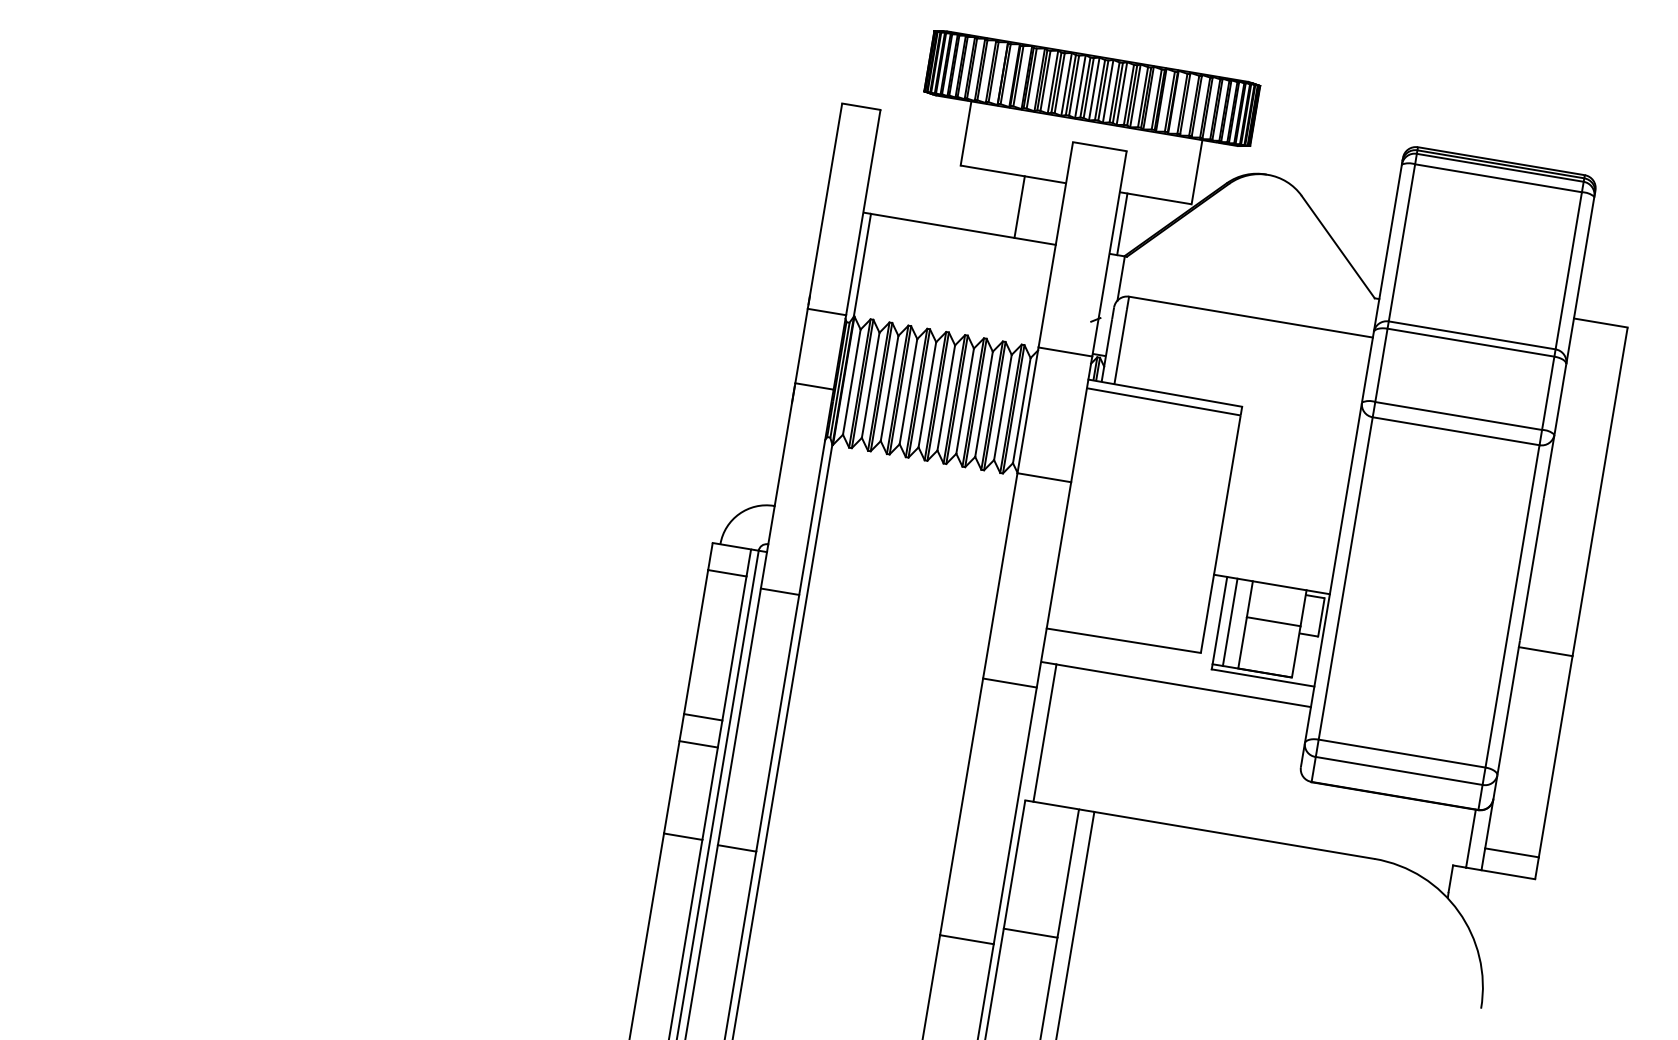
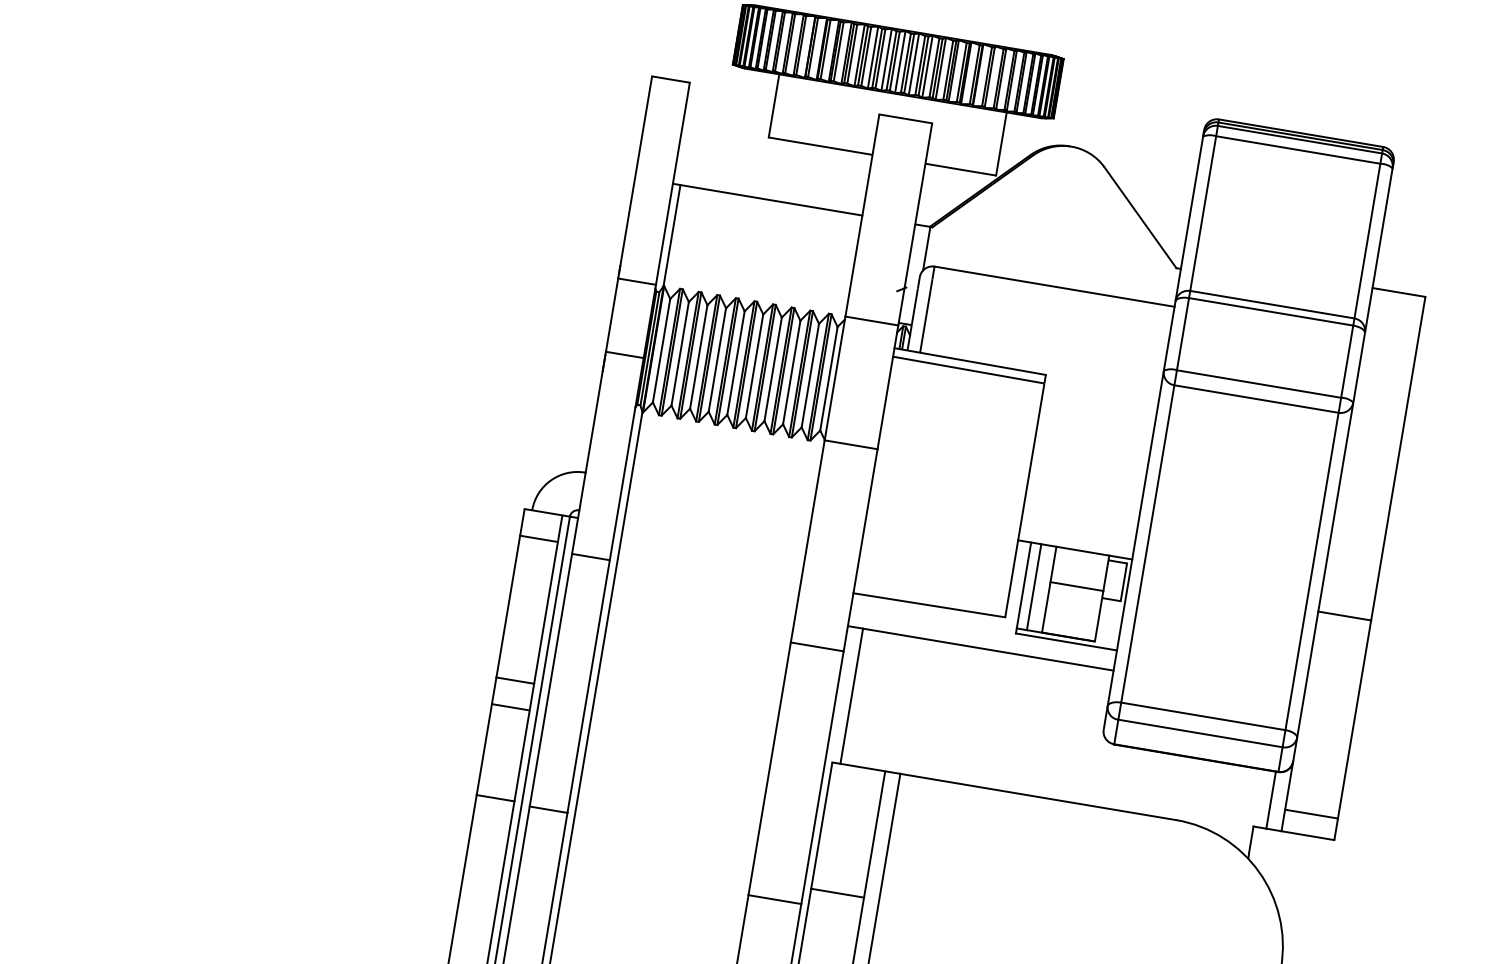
line: (1019, 206) -> (826, 177), removed
line: (1122, 224) -> (928, 195), removed

